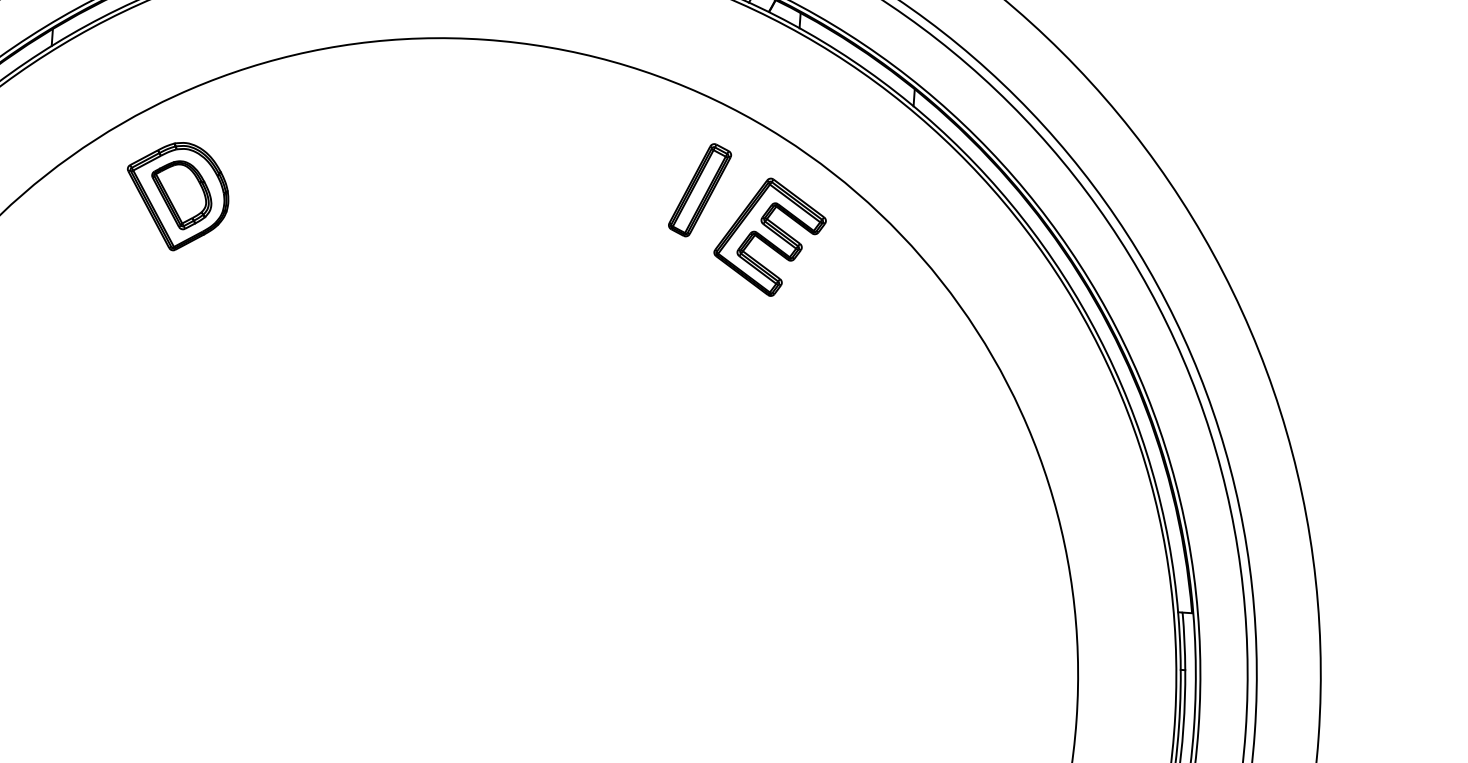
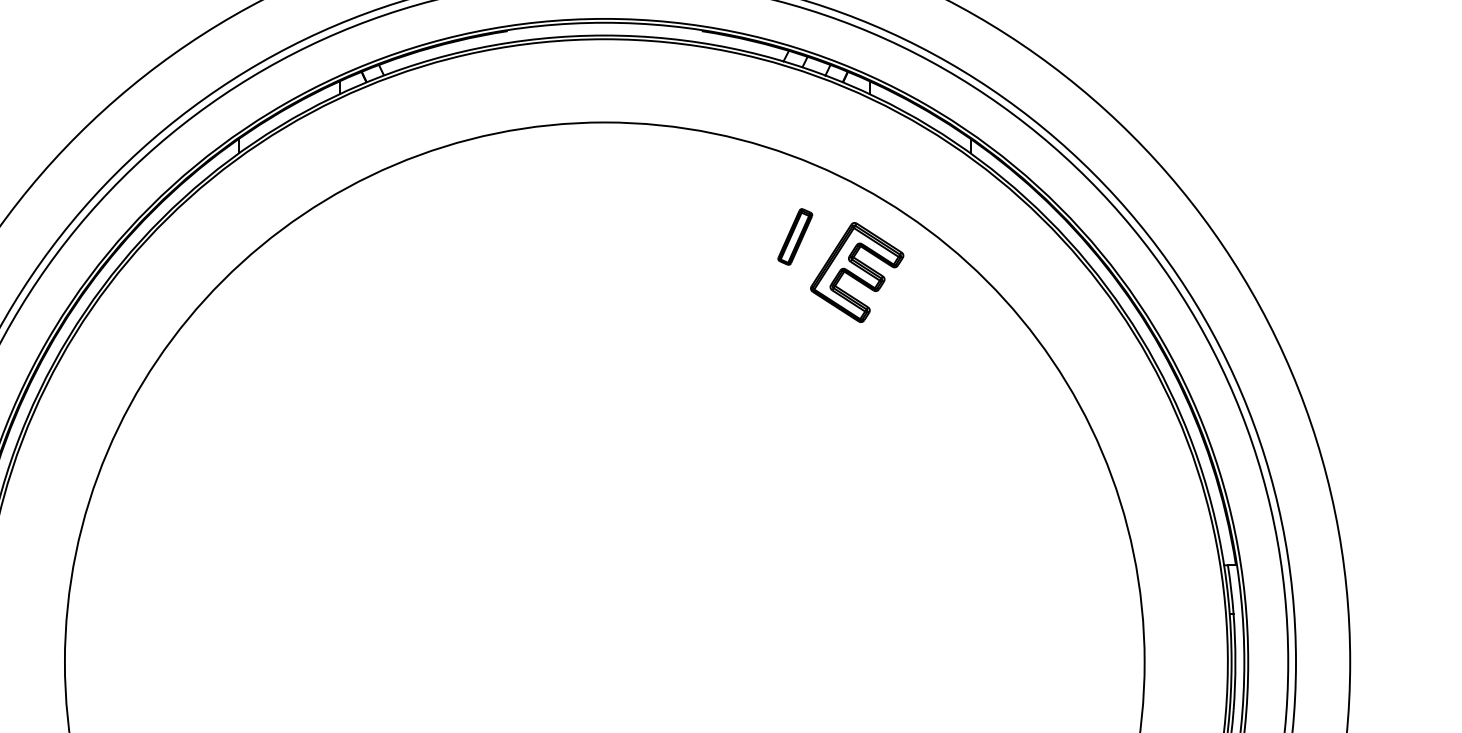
part: (700, 189) -> (795, 236), size x0.7
part: (176, 195) -> (353, 272), removed

